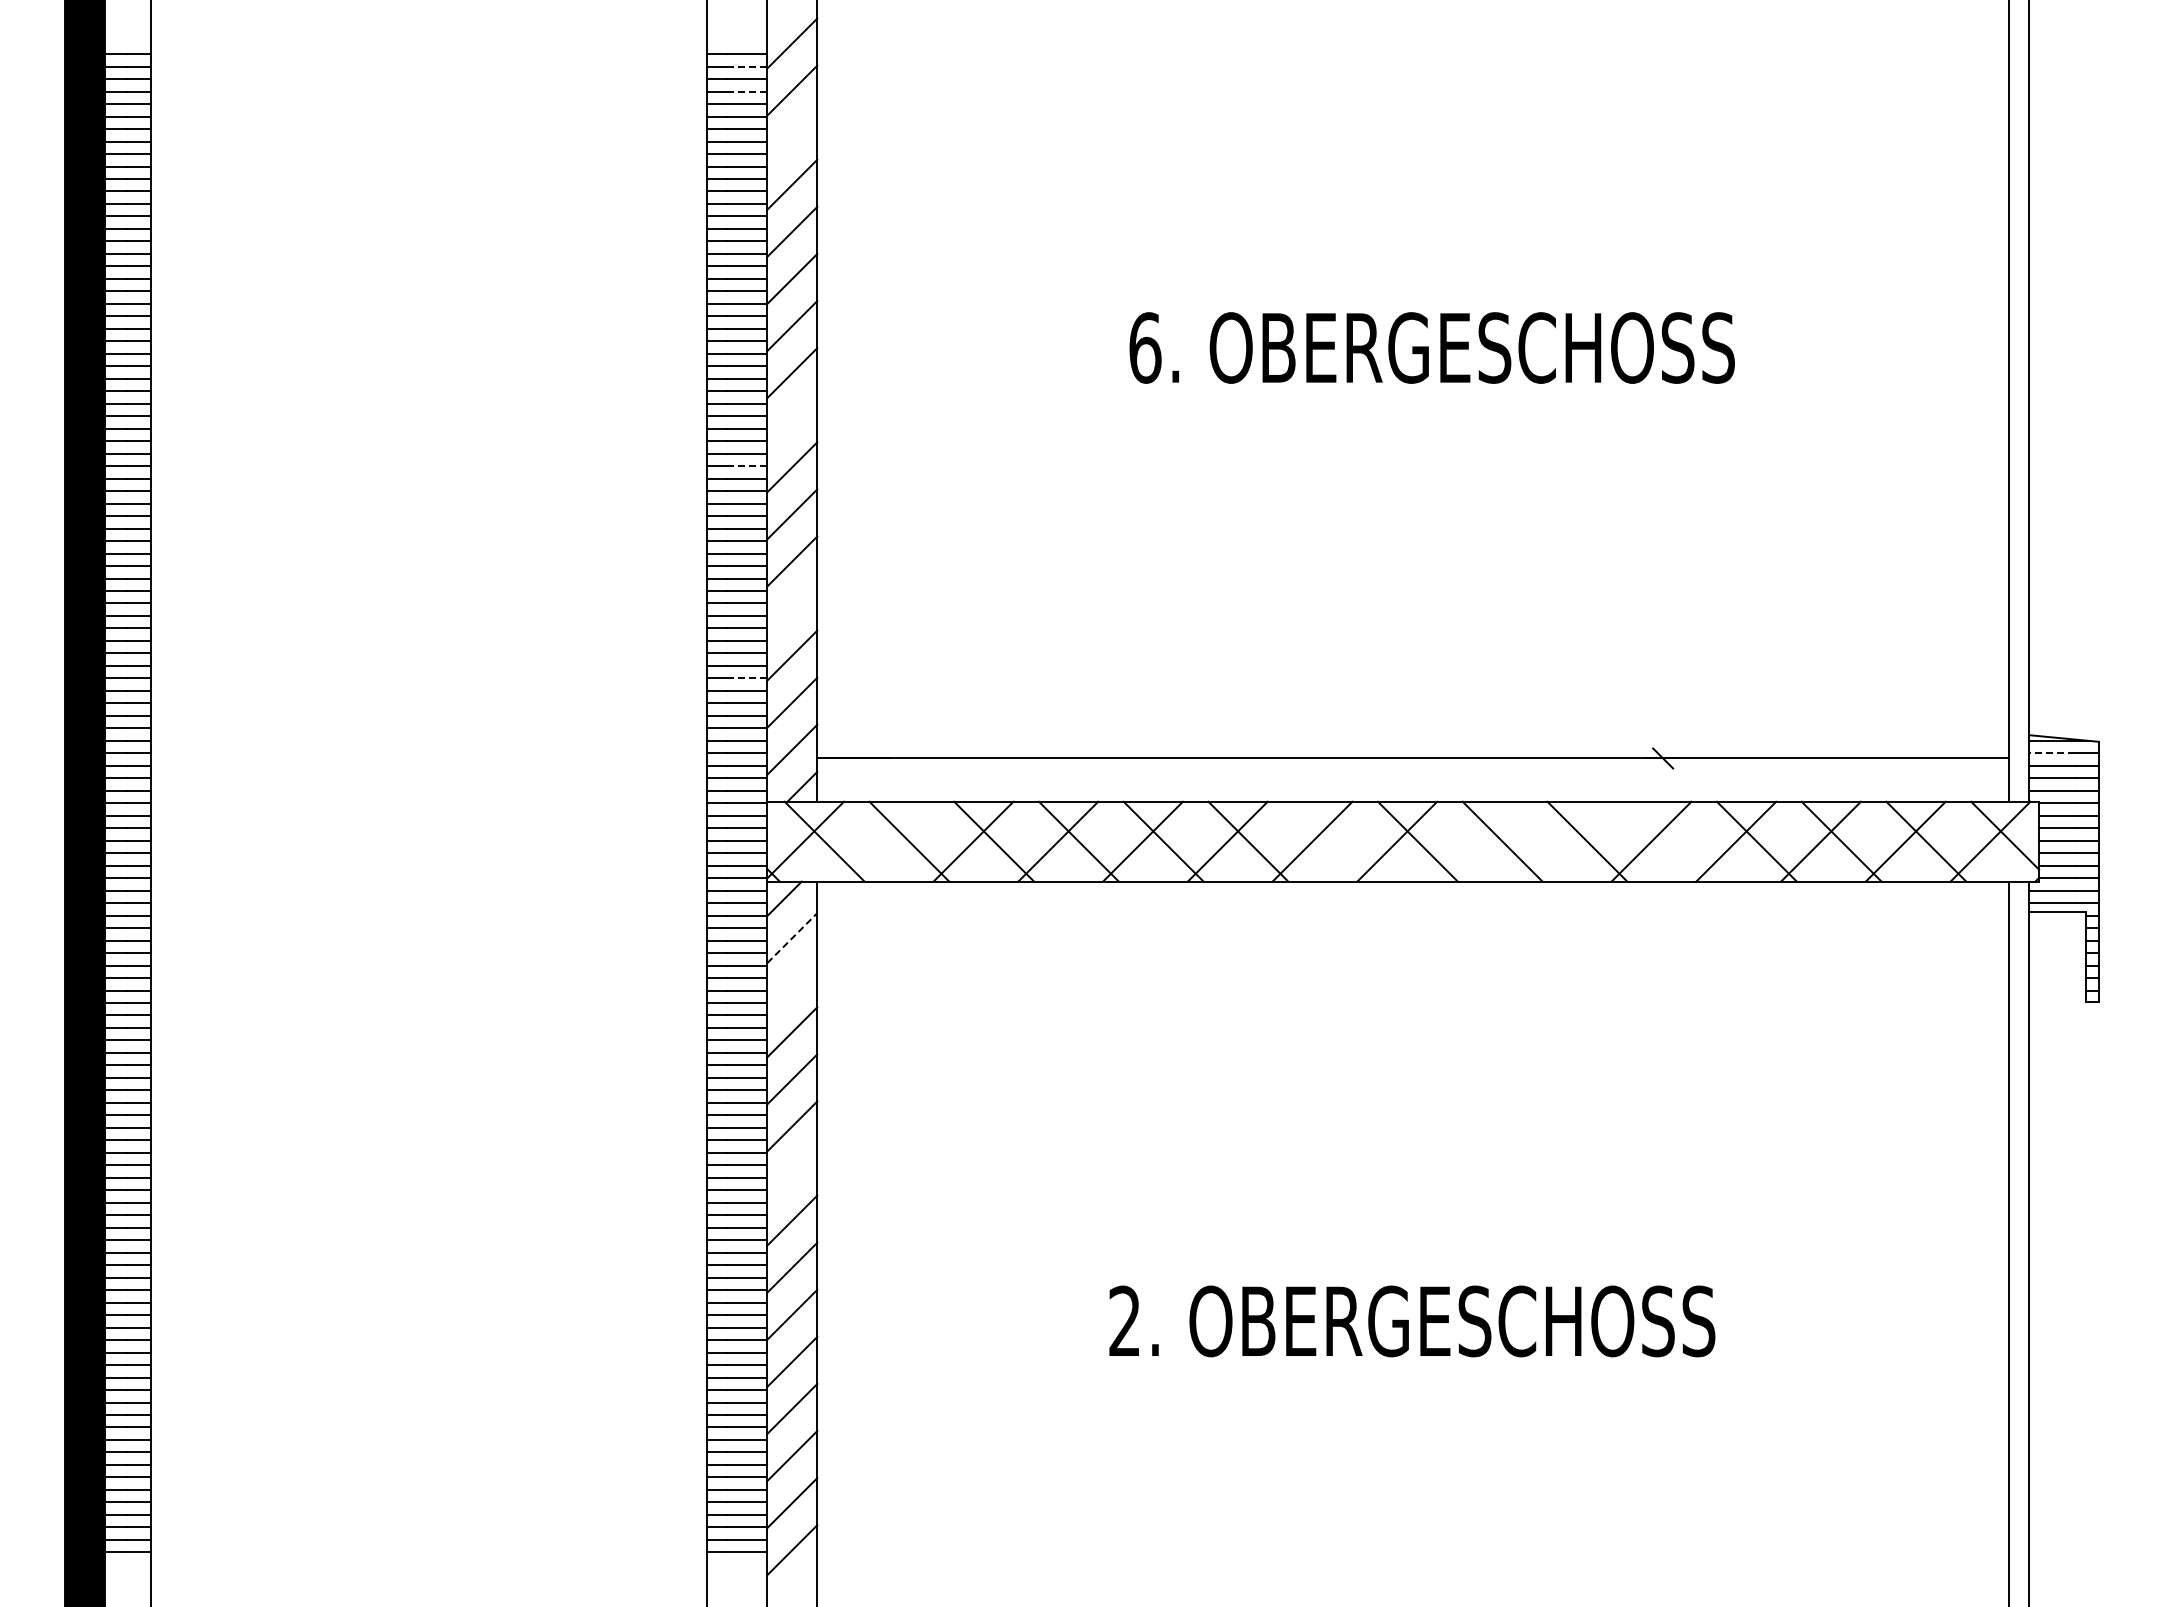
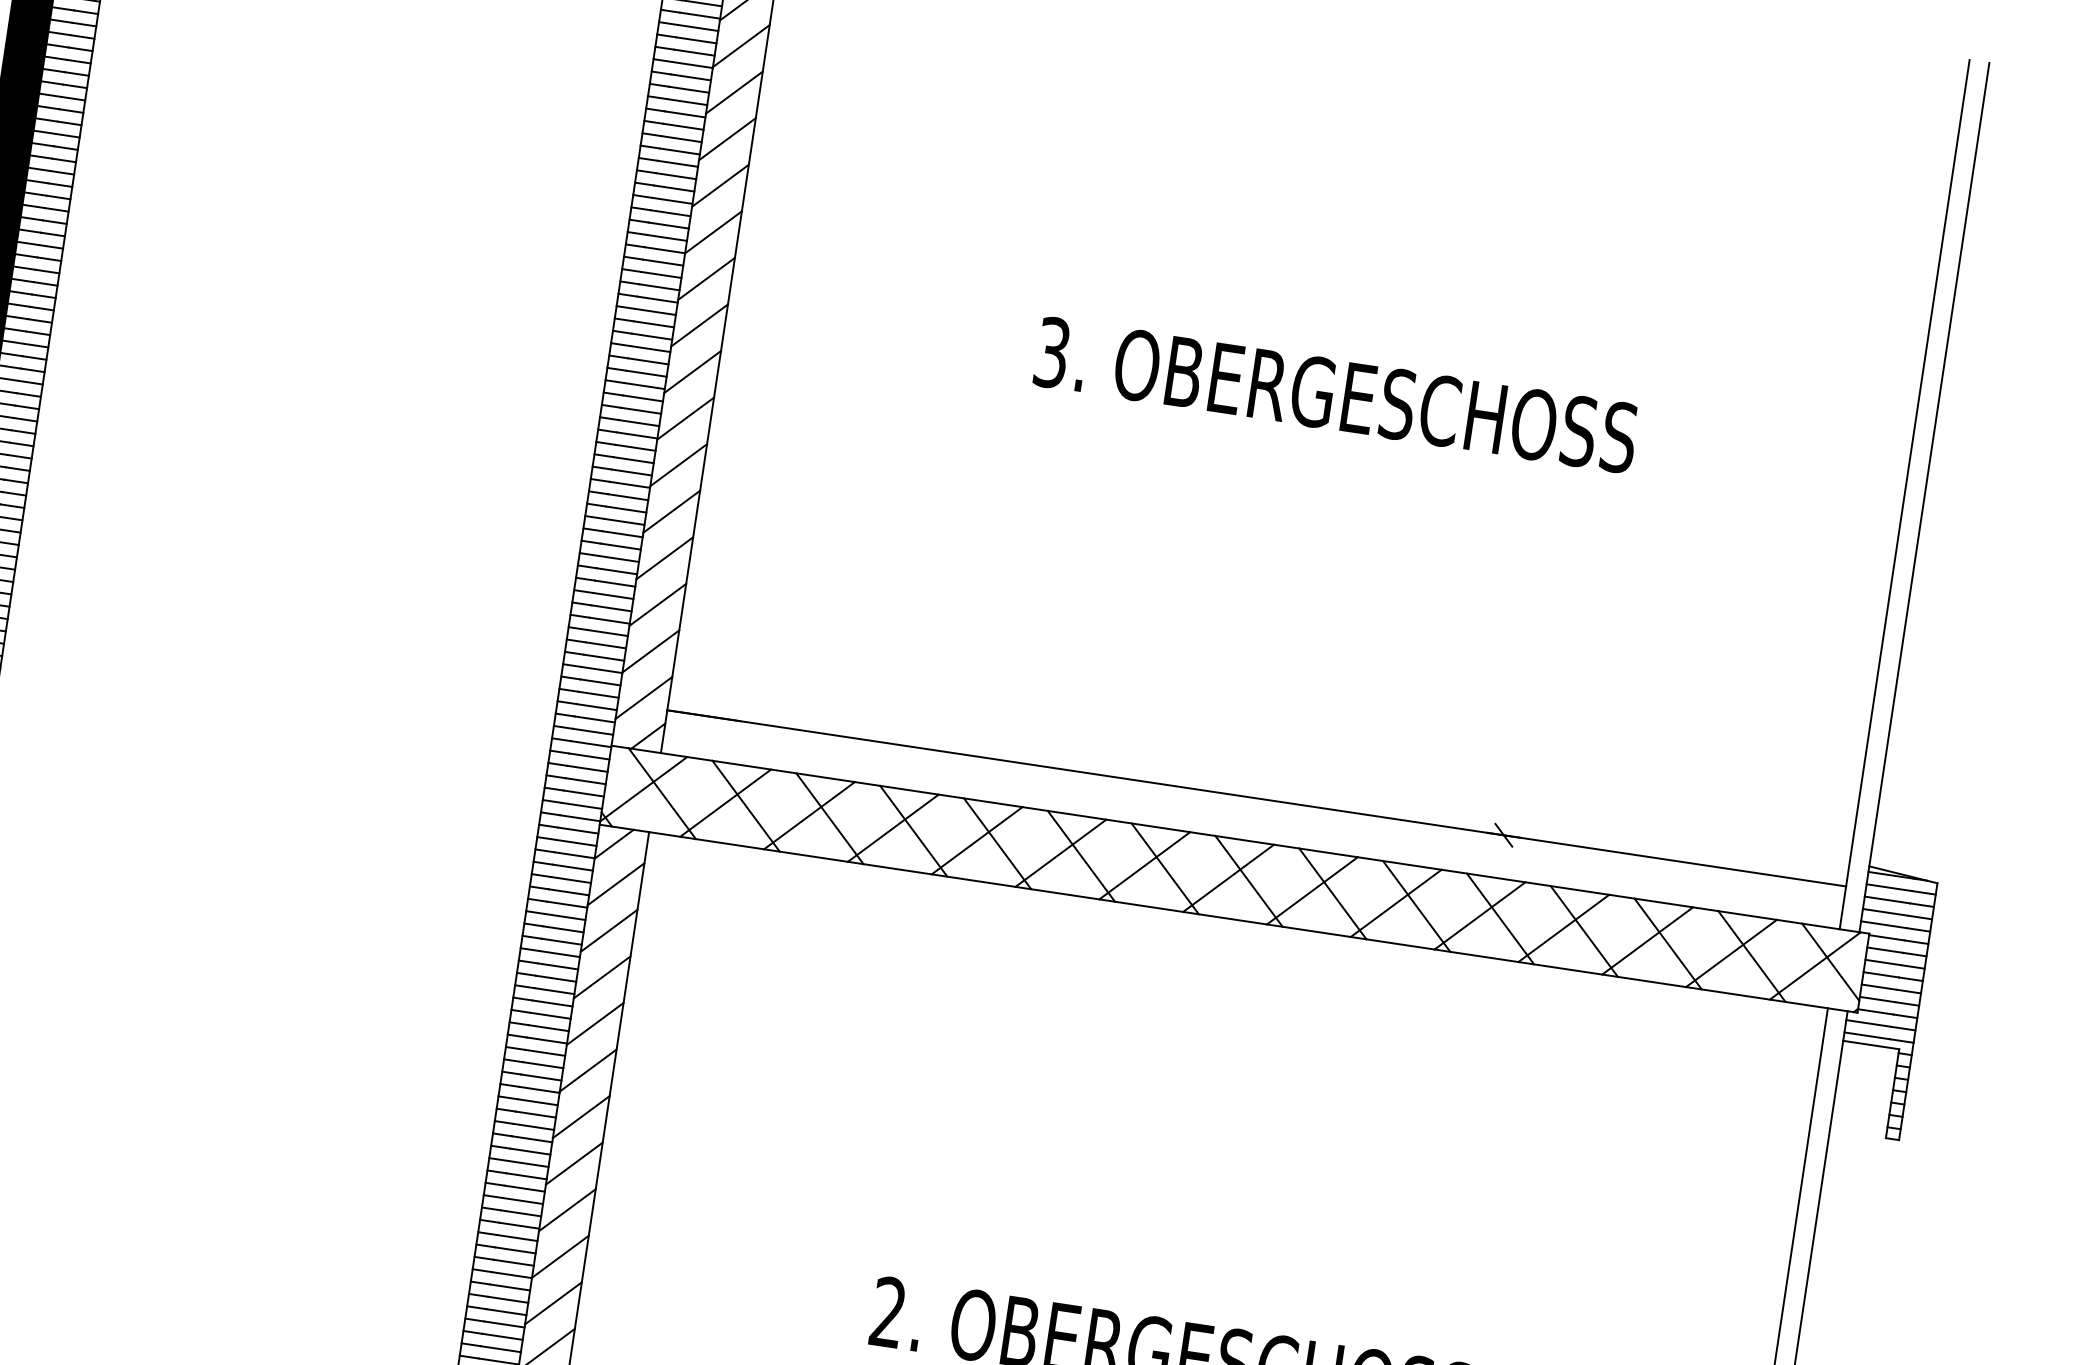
line: (746, 66) -> (699, 15), dashed -> solid
line: (746, 91) -> (695, 40), dashed -> solid
line: (792, 137) -> (734, 92), added
text: (1145, 347) -> (1052, 352), 6. -> 3.
line: (792, 420) -> (692, 372), added
line: (746, 466) -> (640, 411), dashed -> solid
line: (792, 608) -> (664, 558), added
line: (746, 678) -> (609, 620), dashed -> solid
line: (2052, 753) -> (1889, 887), dashed -> solid
line: (888, 841) -> (725, 802), added
line: (1333, 841) -> (1165, 868), added
line: (1481, 841) -> (1311, 890), added
line: (1566, 841) -> (1396, 903), added
line: (1672, 841) -> (1500, 918), added
line: (792, 937) -> (616, 883), dashed -> solid
line: (792, 985) -> (609, 931), added
line: (792, 1173) -> (581, 1117), added

